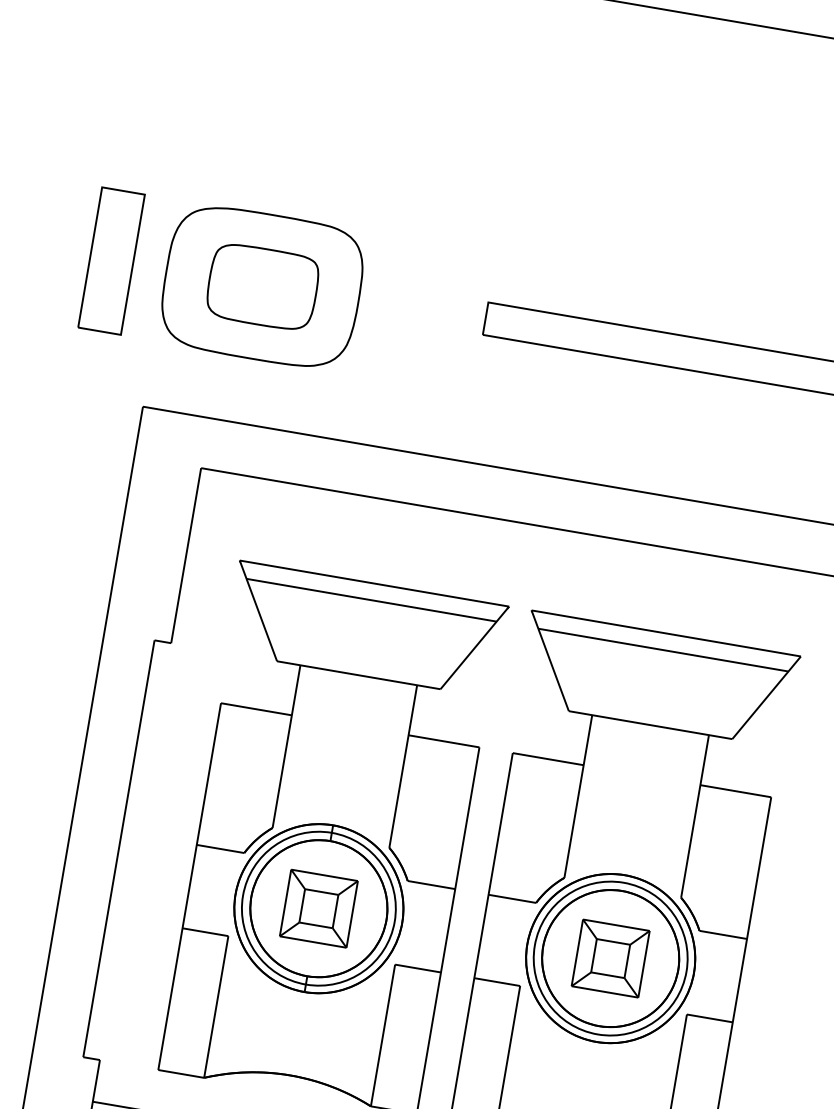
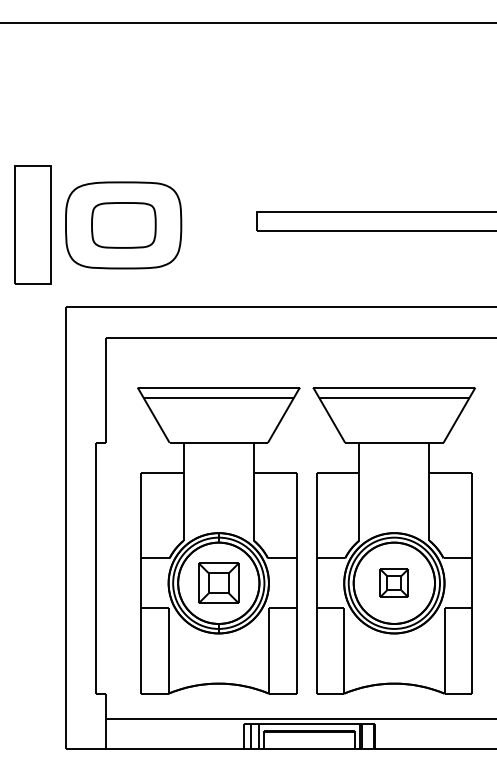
part: (110, 261) -> (32, 225), size x1.4
part: (609, 956) -> (393, 582), size x0.7

